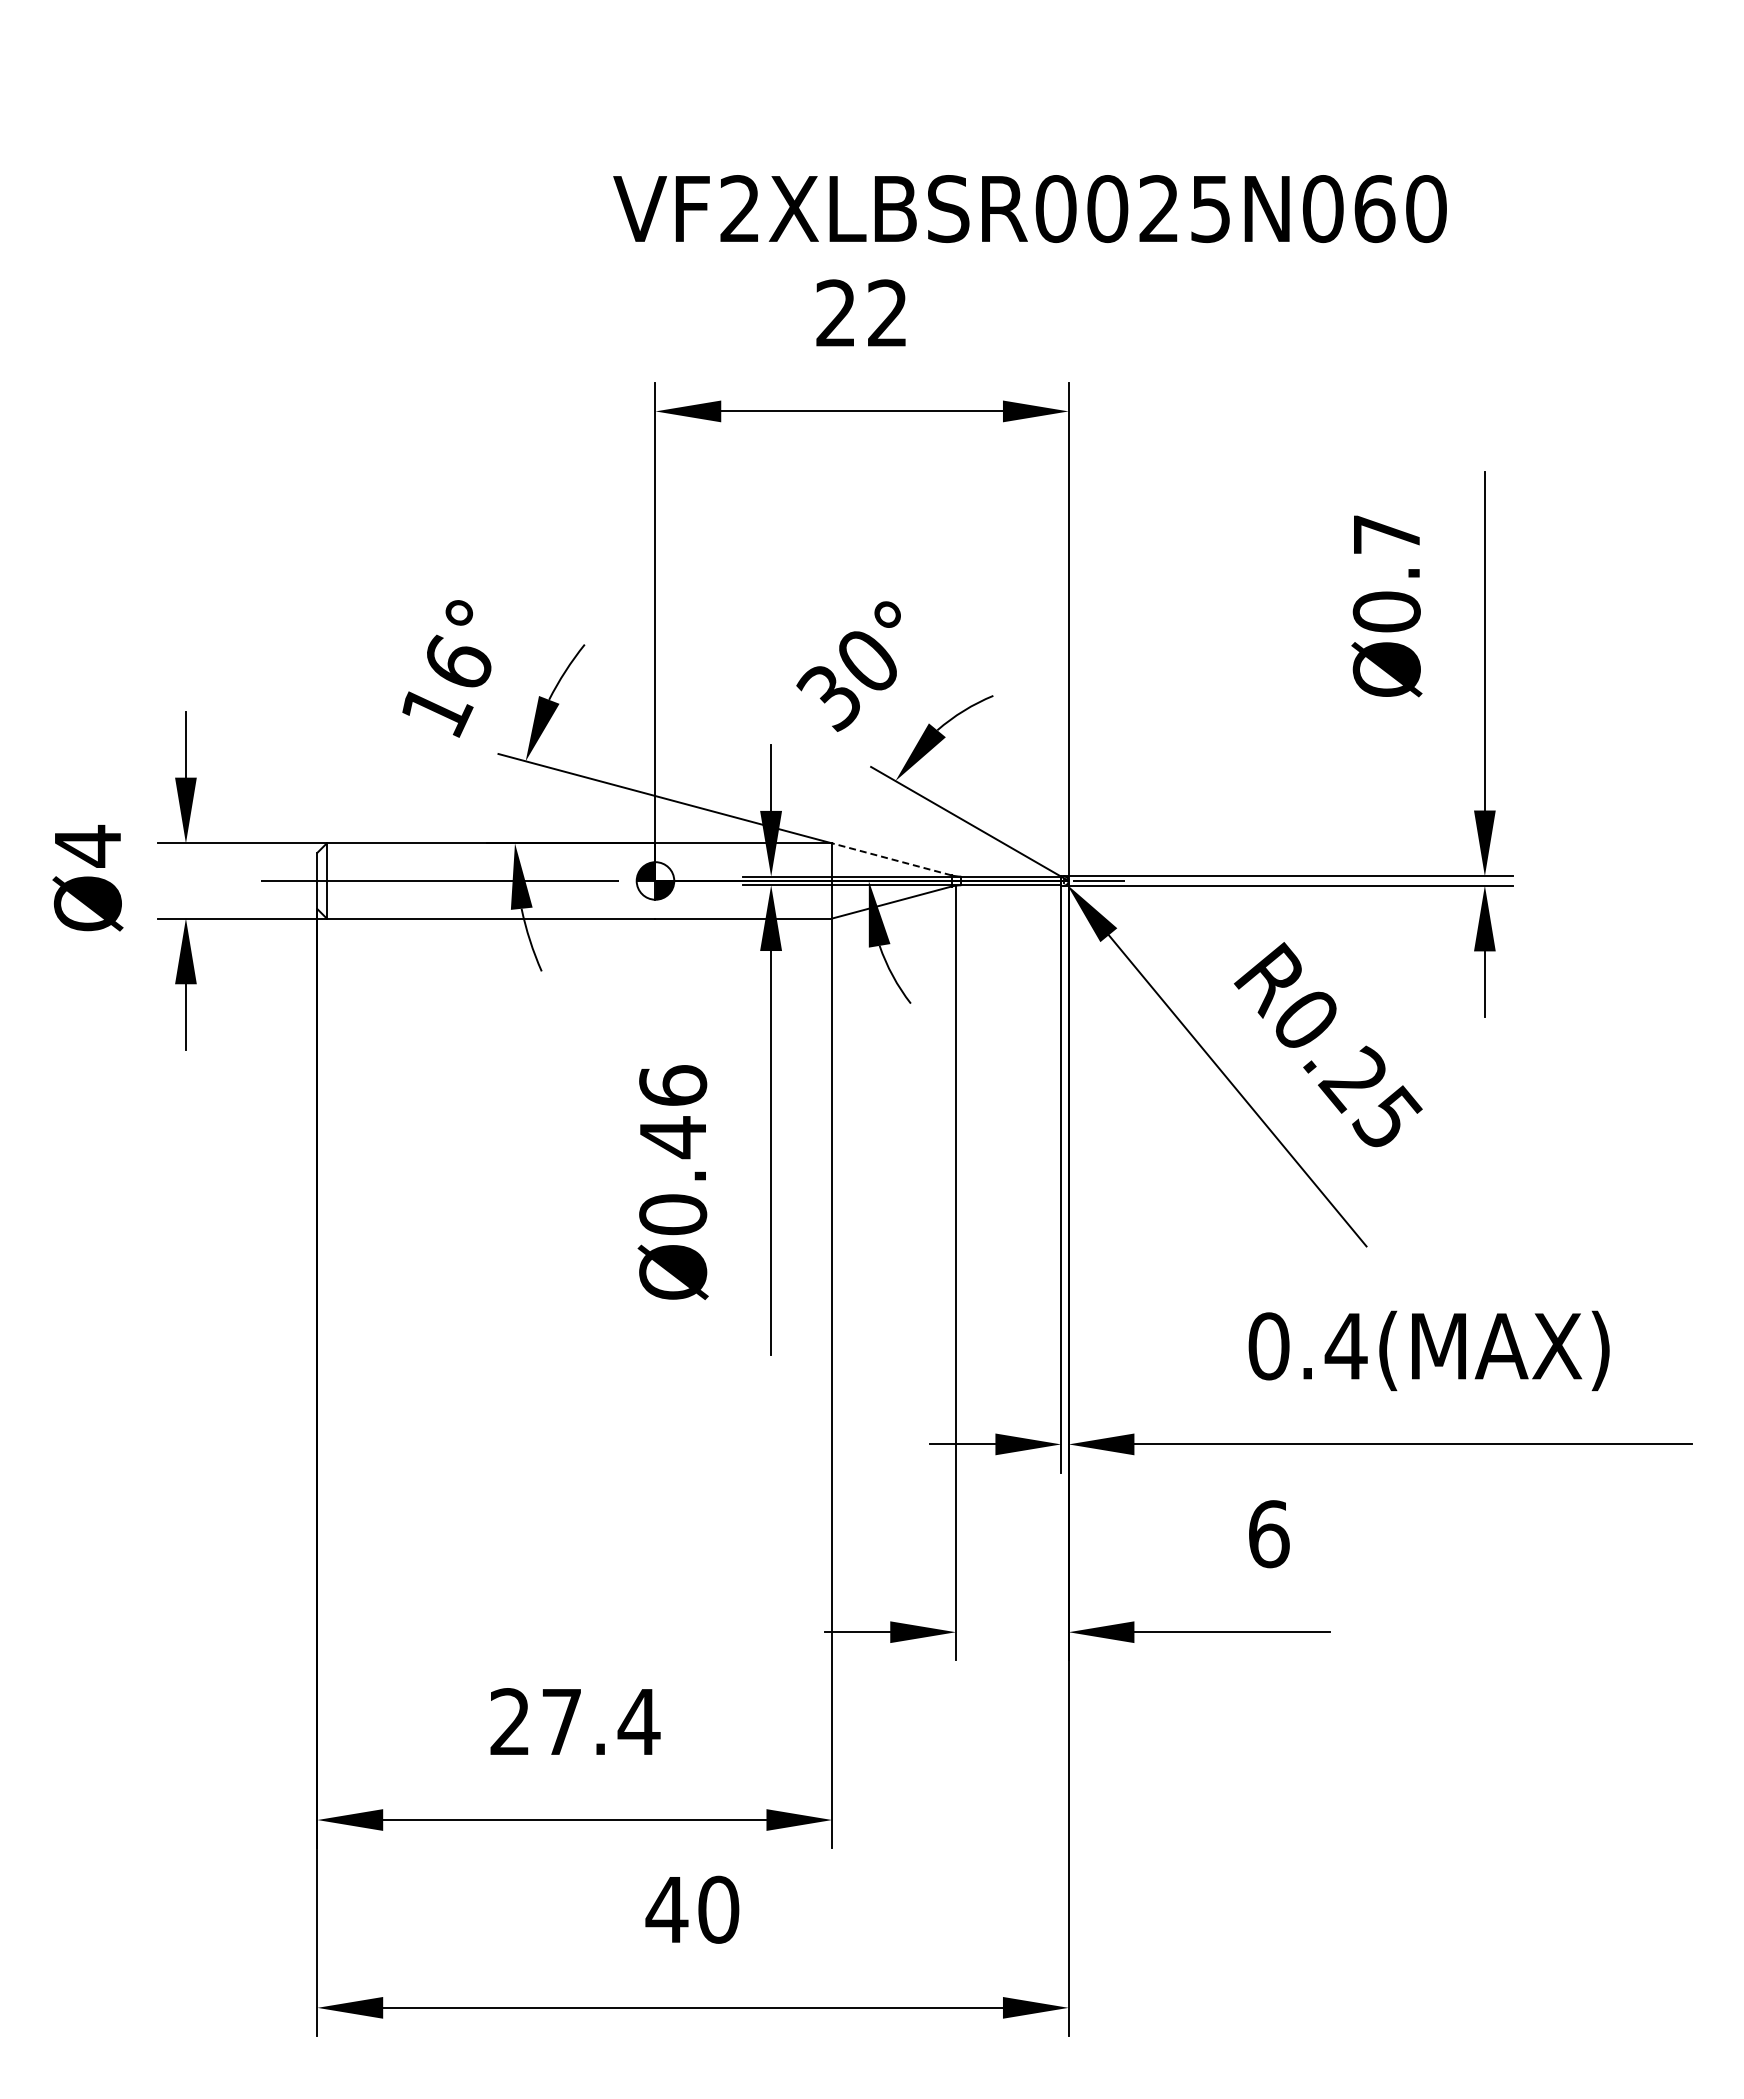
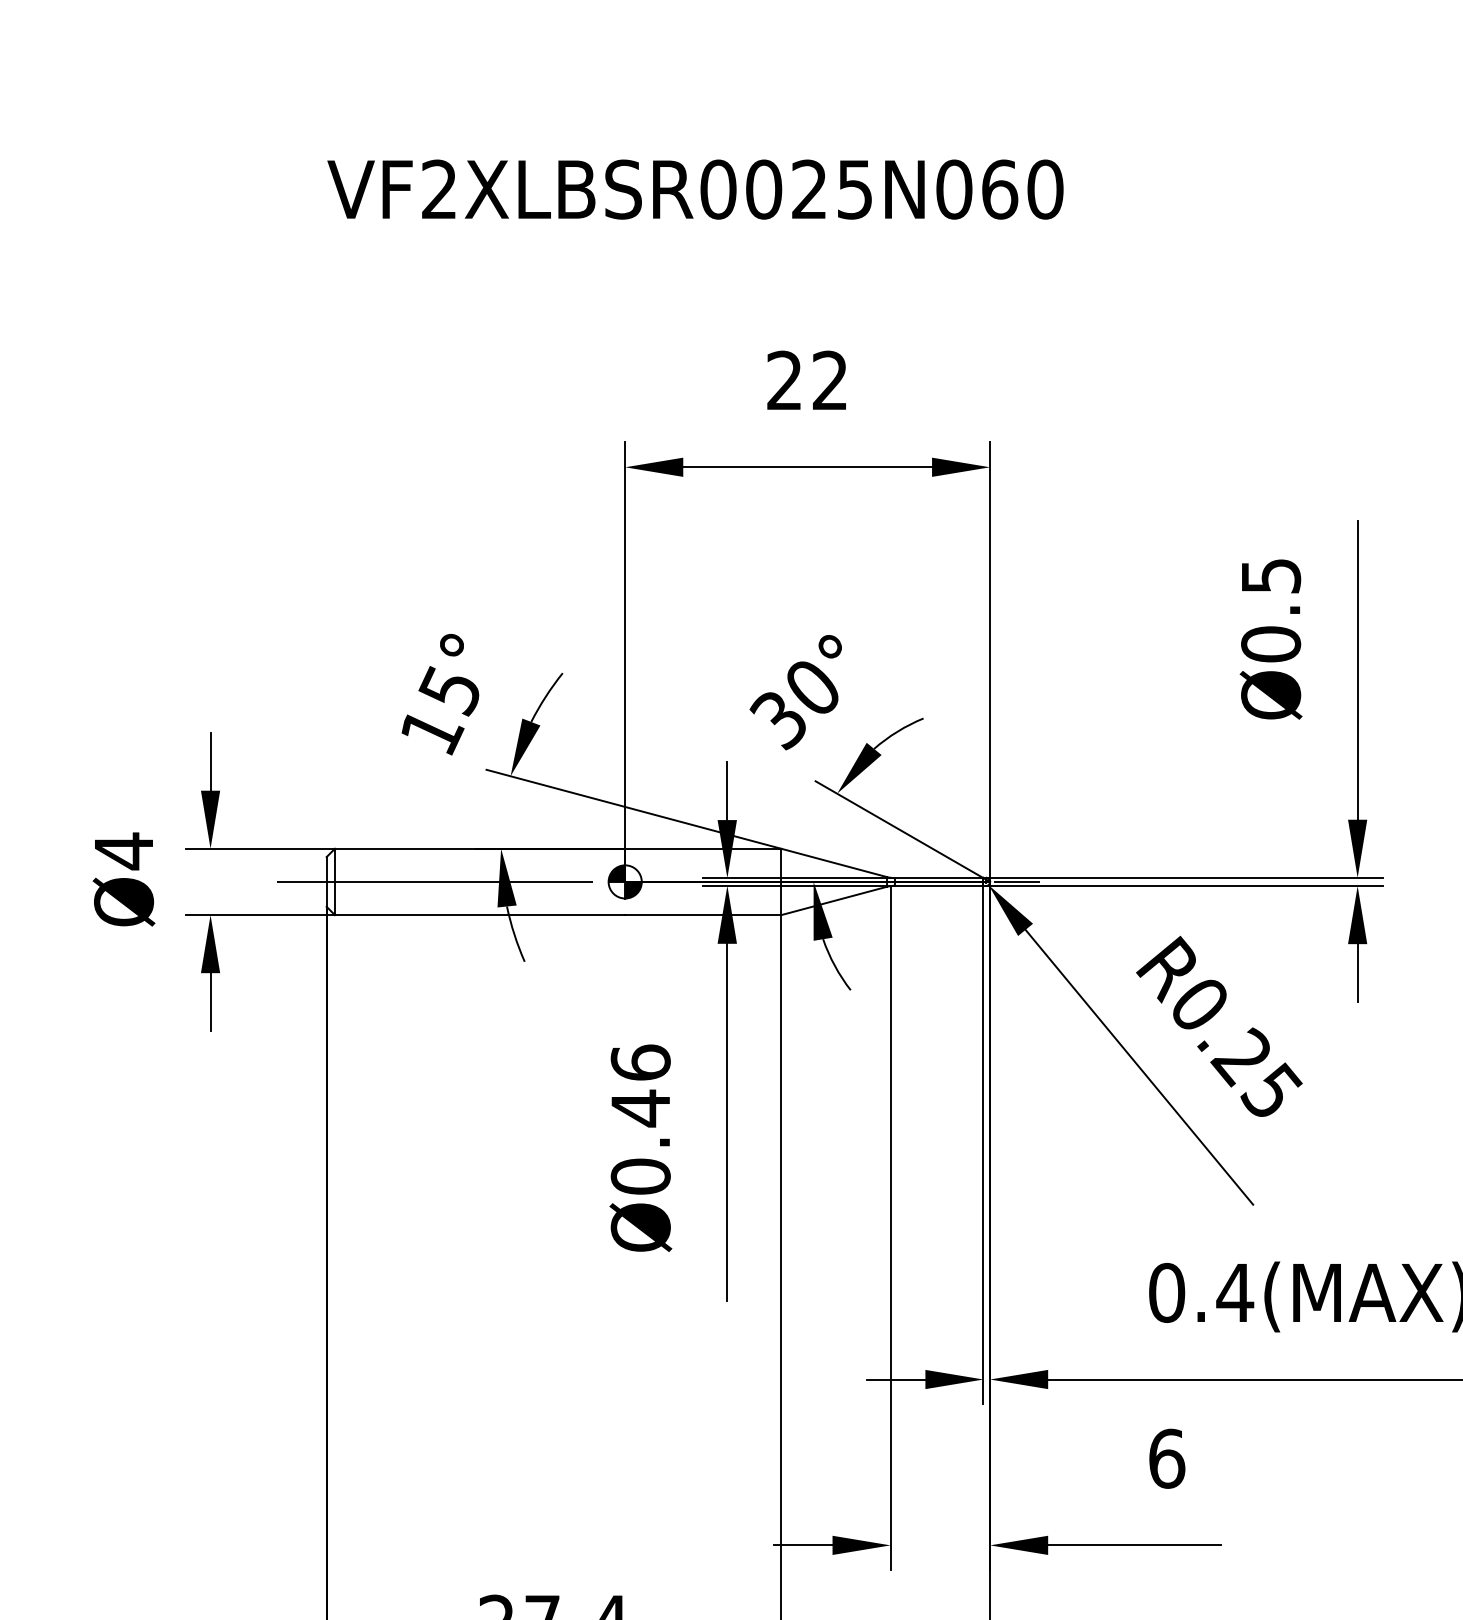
text: (1029, 208) -> (694, 189), moved
text: (1387, 534) -> (1271, 575), Ø0.7 -> Ø0.5
text: (456, 663) -> (449, 689), 16° -> 15°
line: (891, 859) -> (833, 862), dashed -> solid

